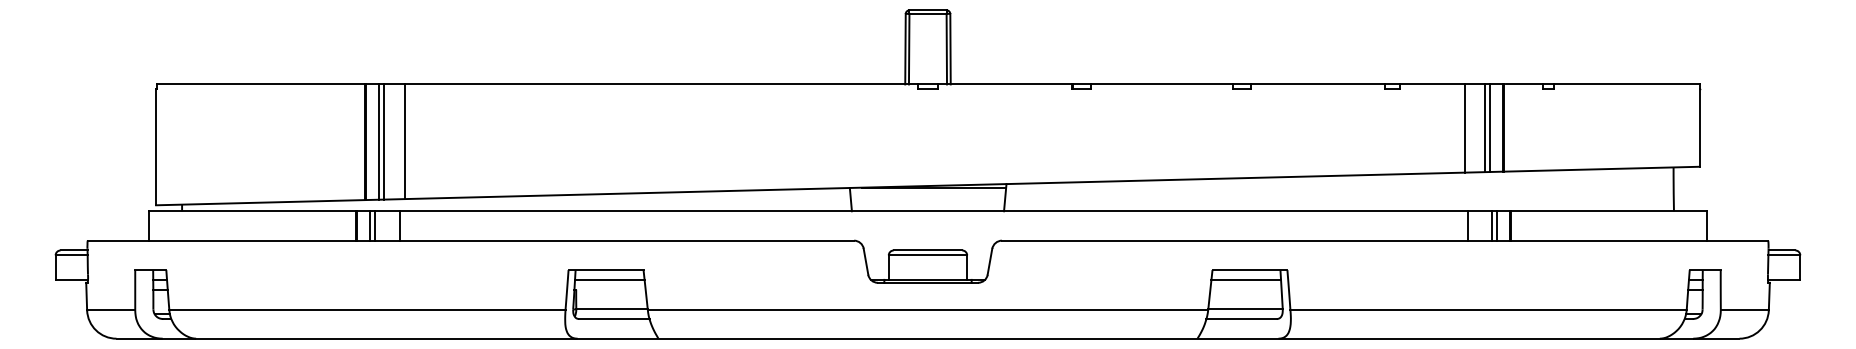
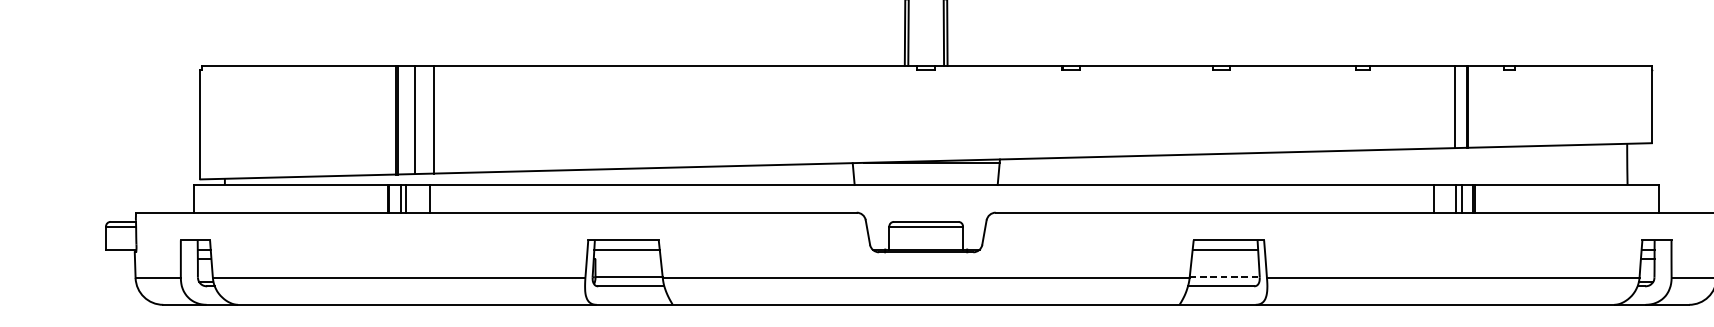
line: (1464, 128) -> (1430, 107), removed
line: (1484, 128) -> (1449, 107), removed
line: (378, 141) -> (409, 119), removed
line: (1246, 309) -> (1225, 277), solid -> dashed

